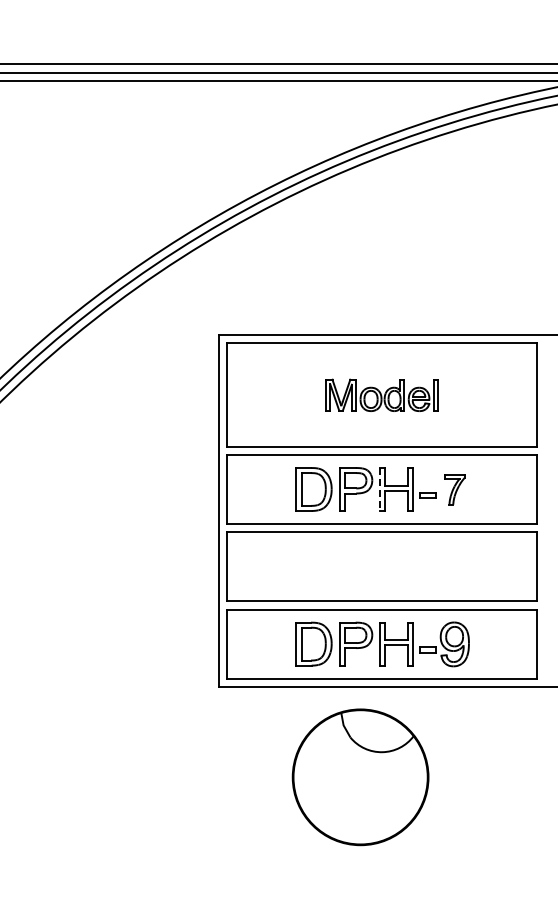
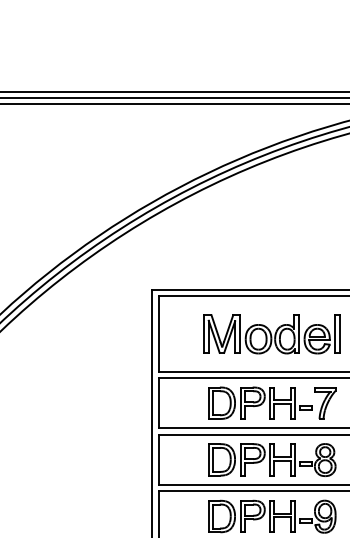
part: (381, 395) -> (271, 334), size x1.67
line: (379, 489) -> (270, 403), dashed -> solid
part: (454, 489) -> (325, 403), size x1.43
part: (382, 566) -> (272, 459), added

